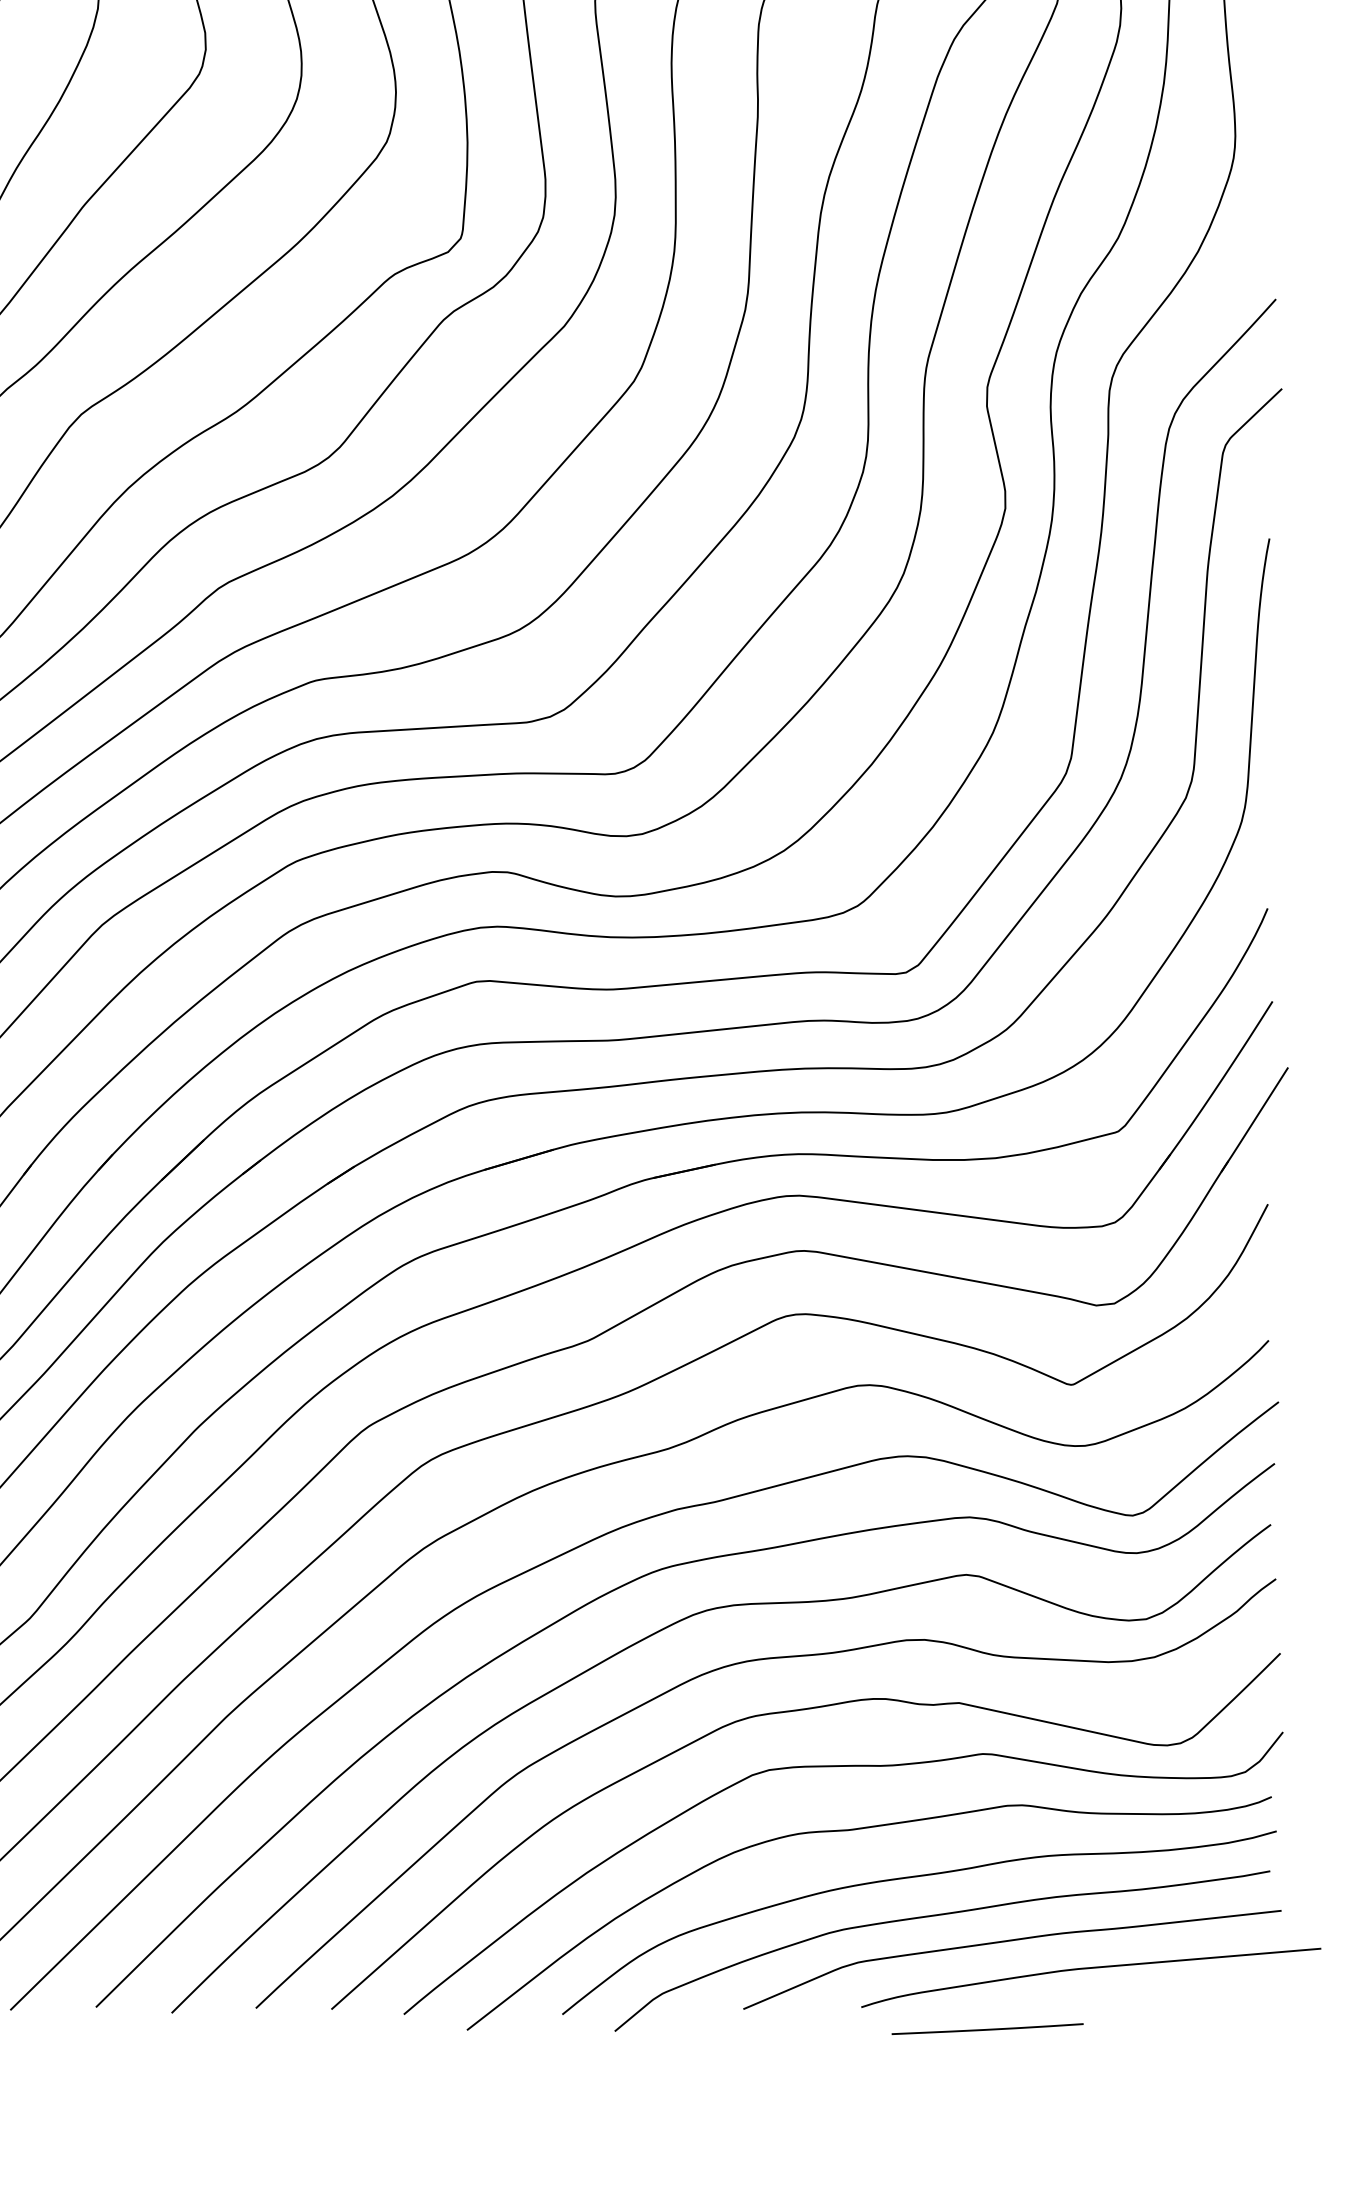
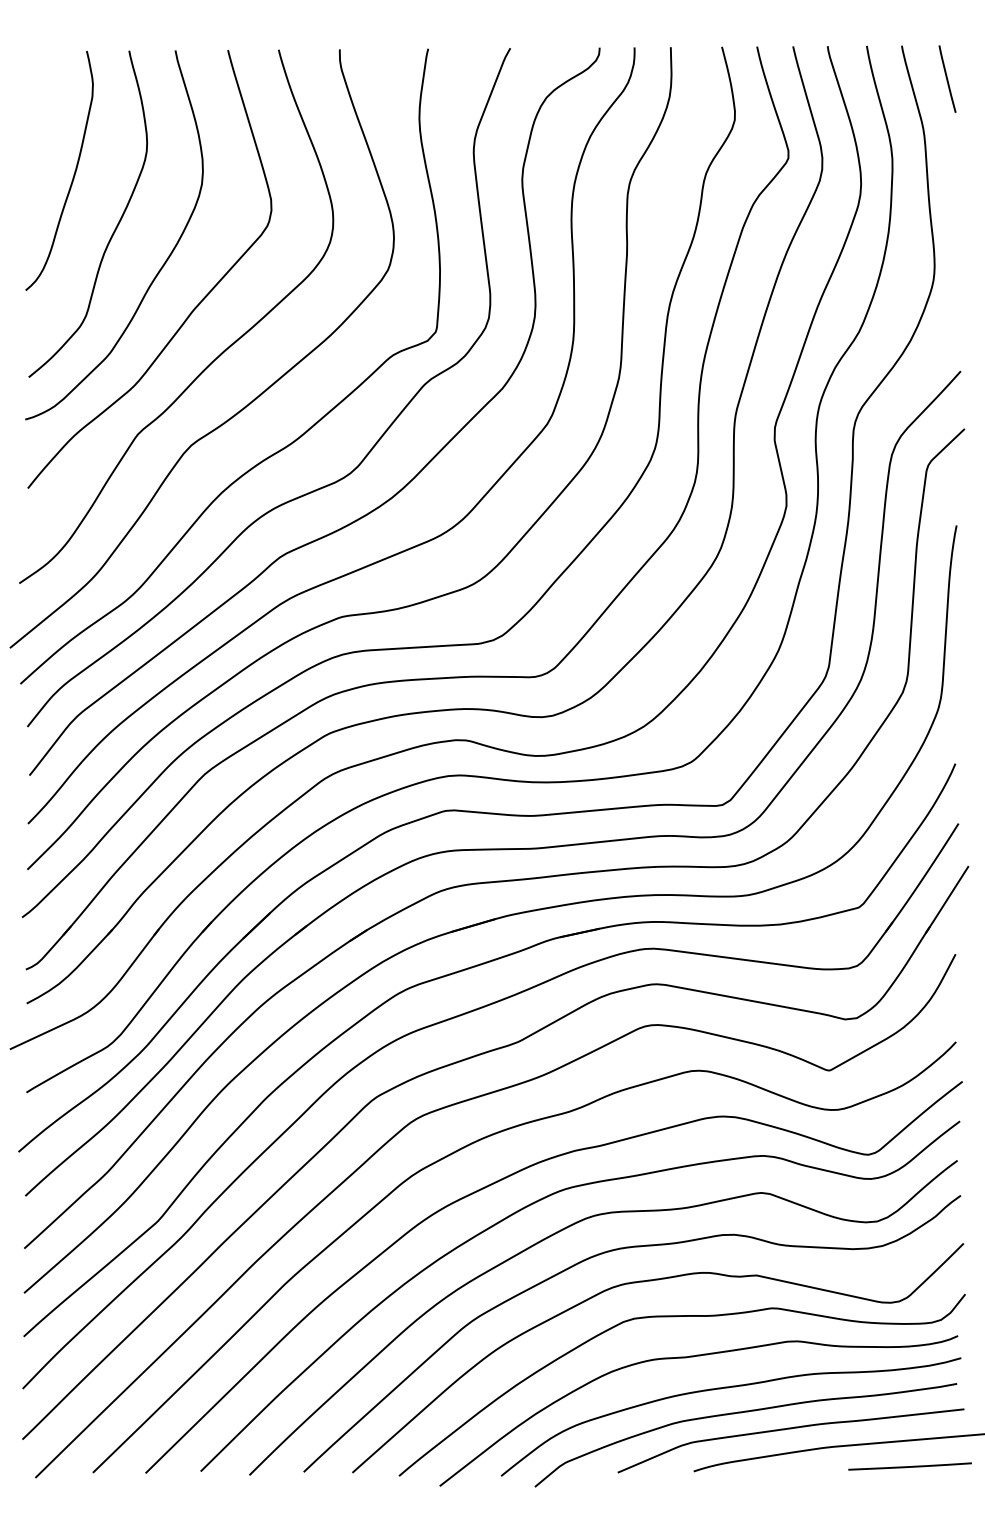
line: (986, 2029) -> (909, 1466), moved

